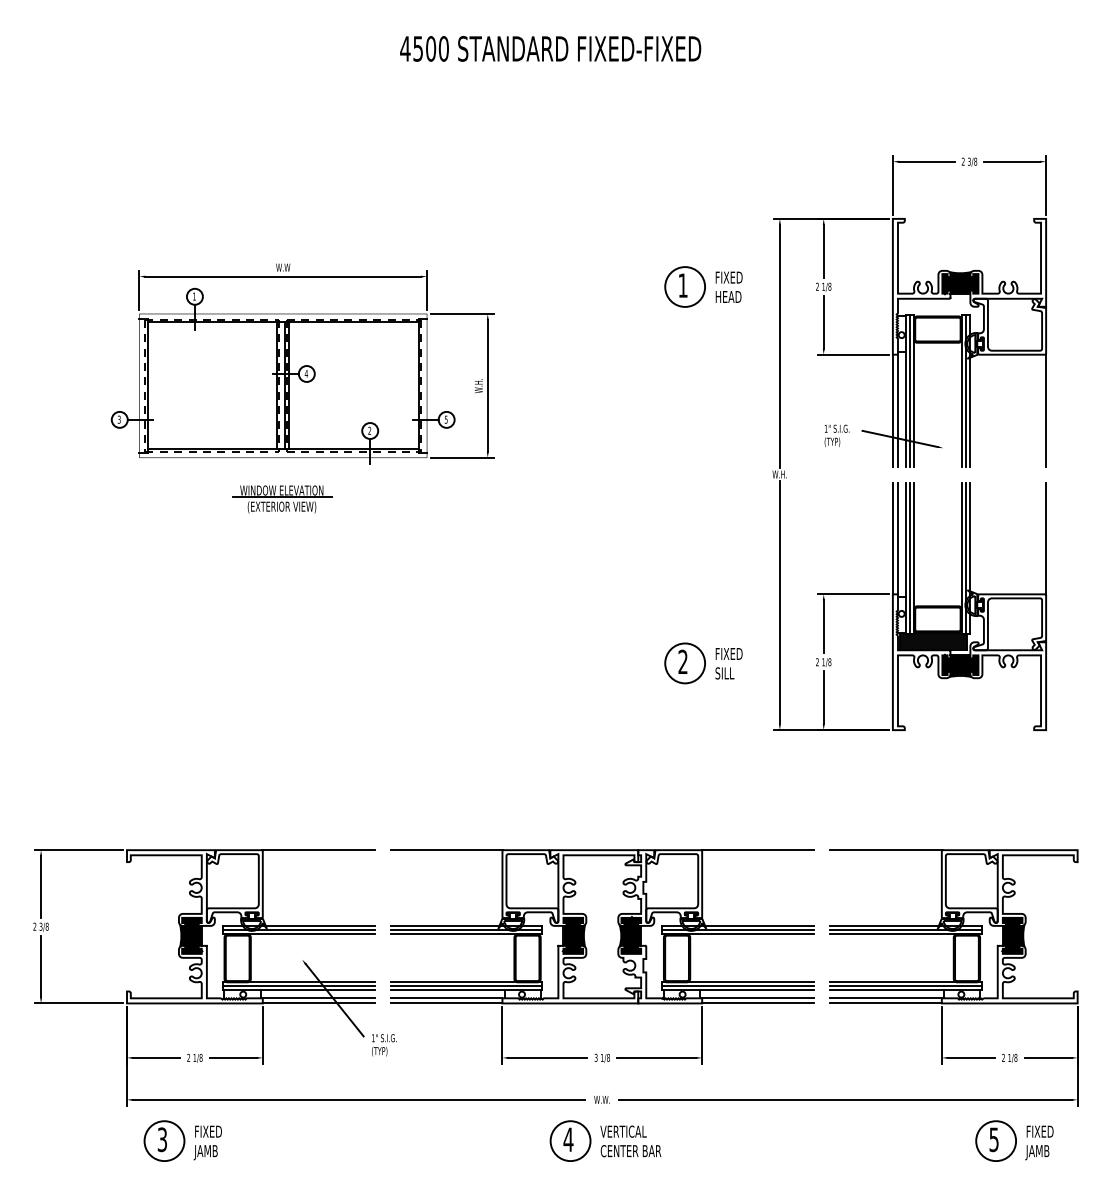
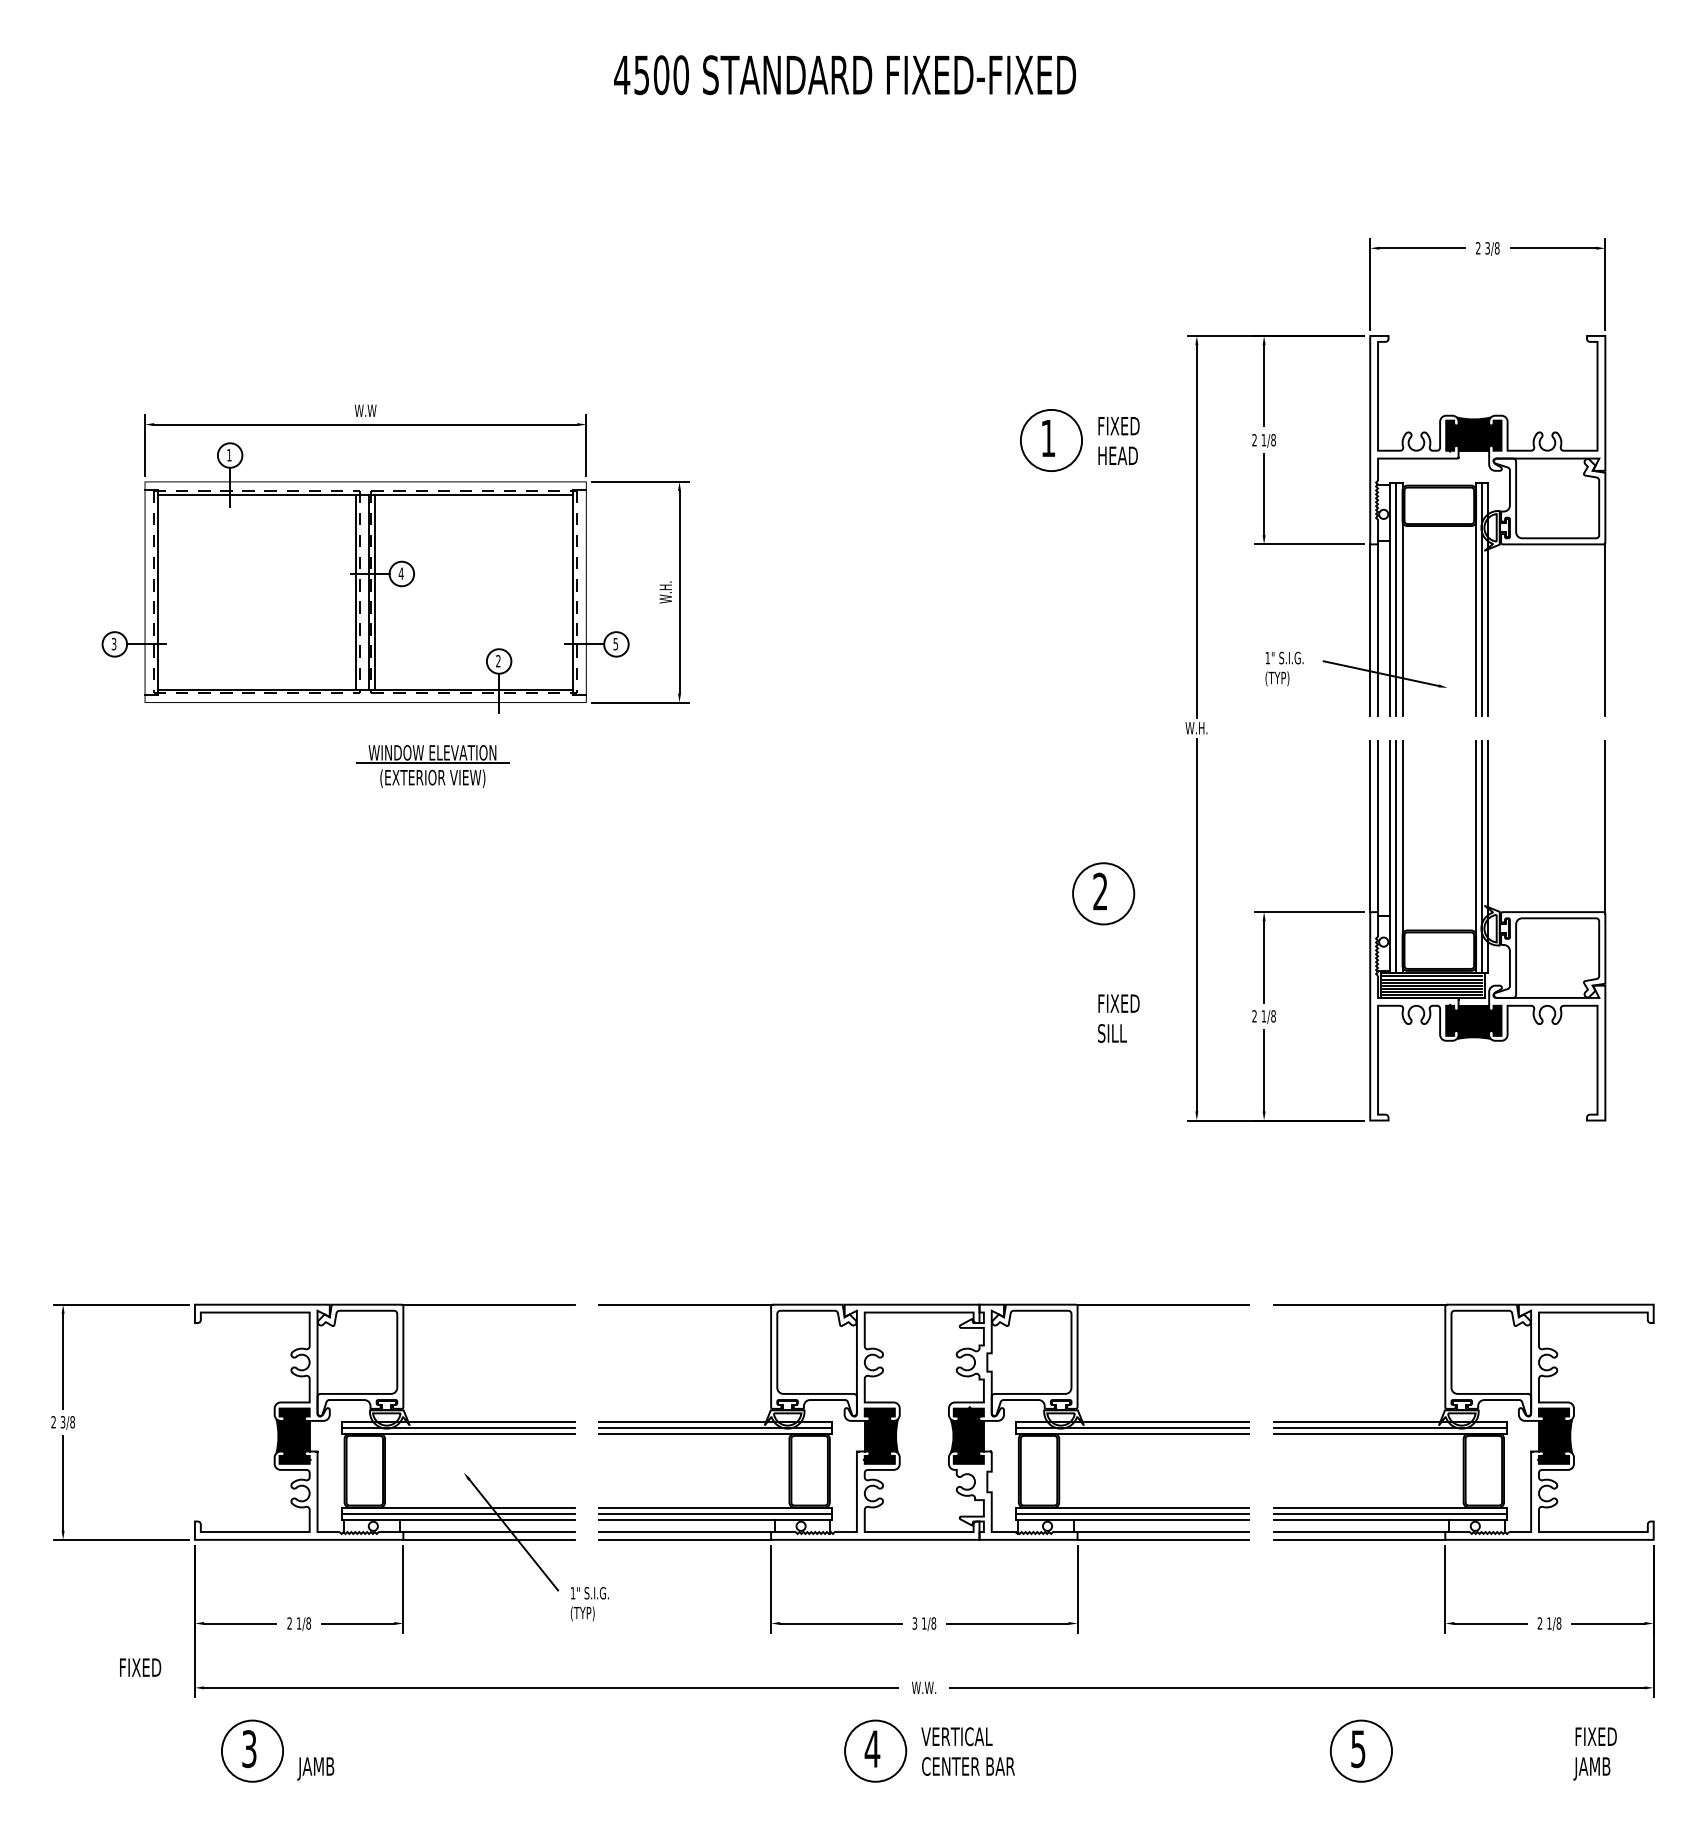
part: (302, 363) -> (395, 557), moved
part: (684, 663) -> (1102, 893), moved
text: (208, 1131) -> (140, 1667), moved
part: (995, 1140) -> (1360, 1750), moved

